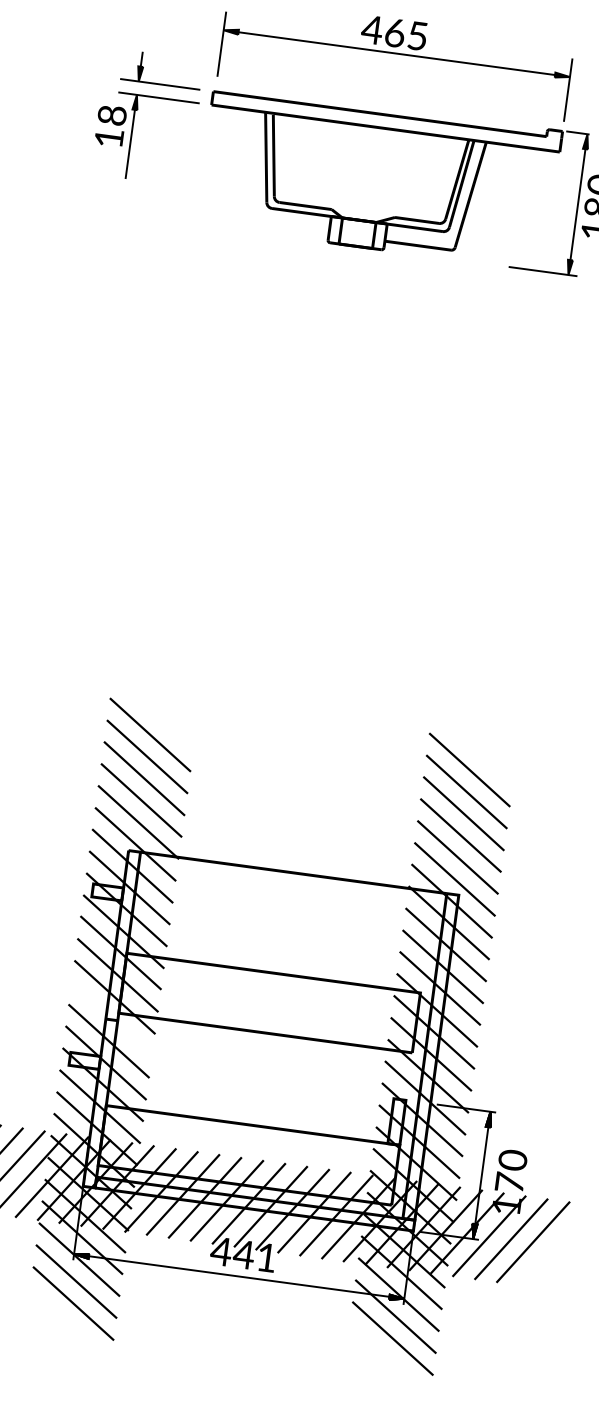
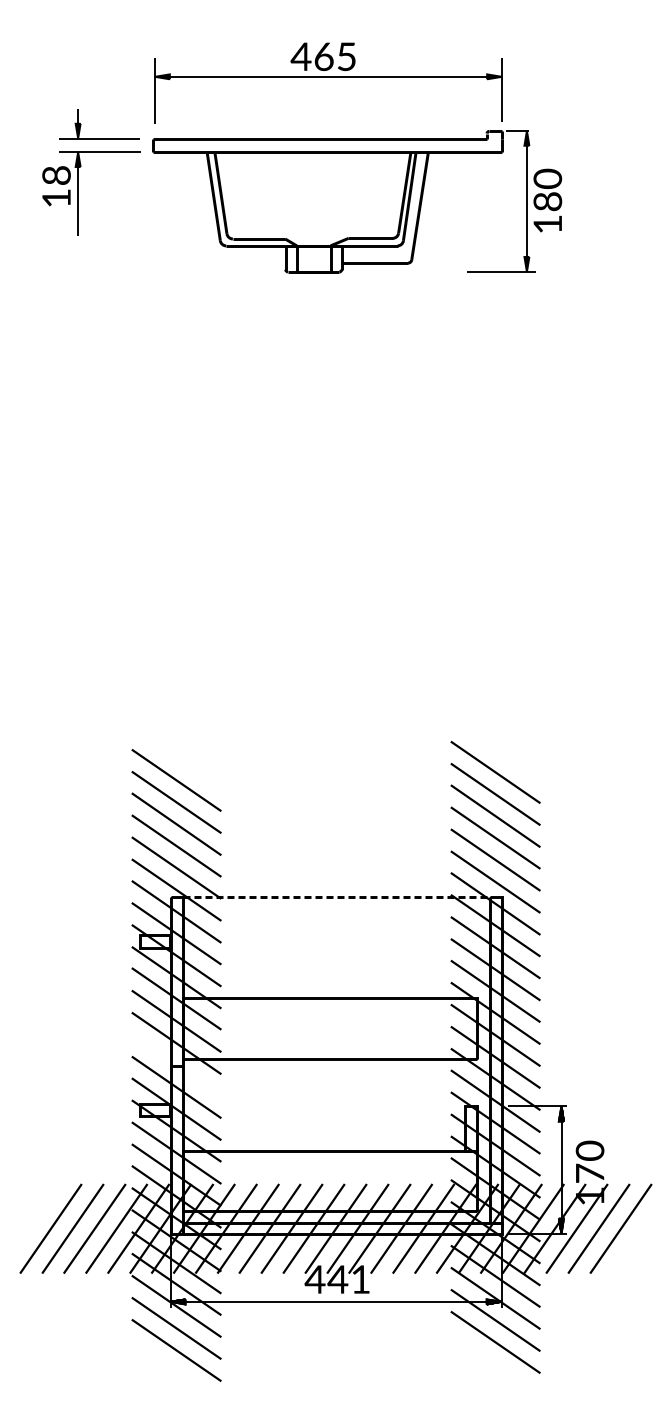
line: (294, 873) -> (336, 897), solid -> dashed

